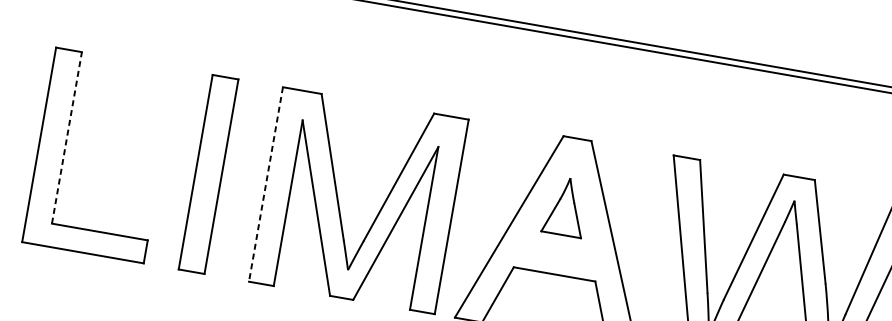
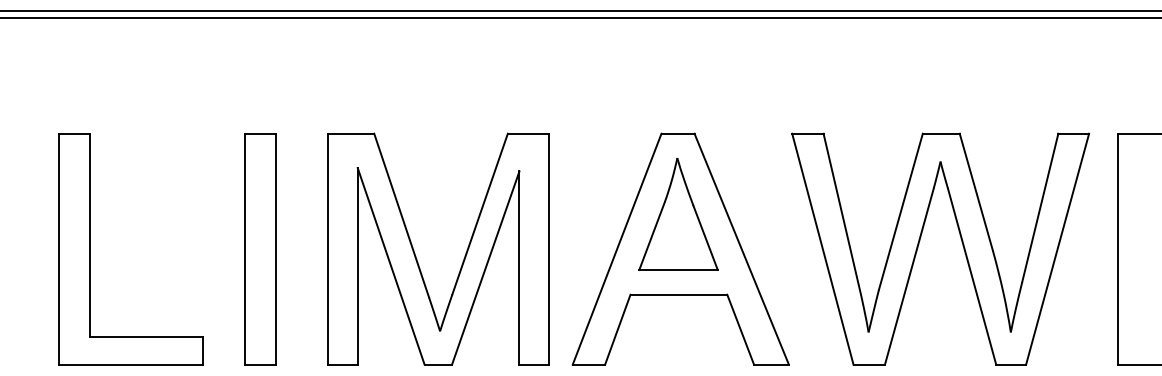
line: (66, 137) -> (89, 235), dashed -> solid
line: (266, 184) -> (328, 249), dashed -> solid
part: (566, 206) -> (678, 214), size x1.67

